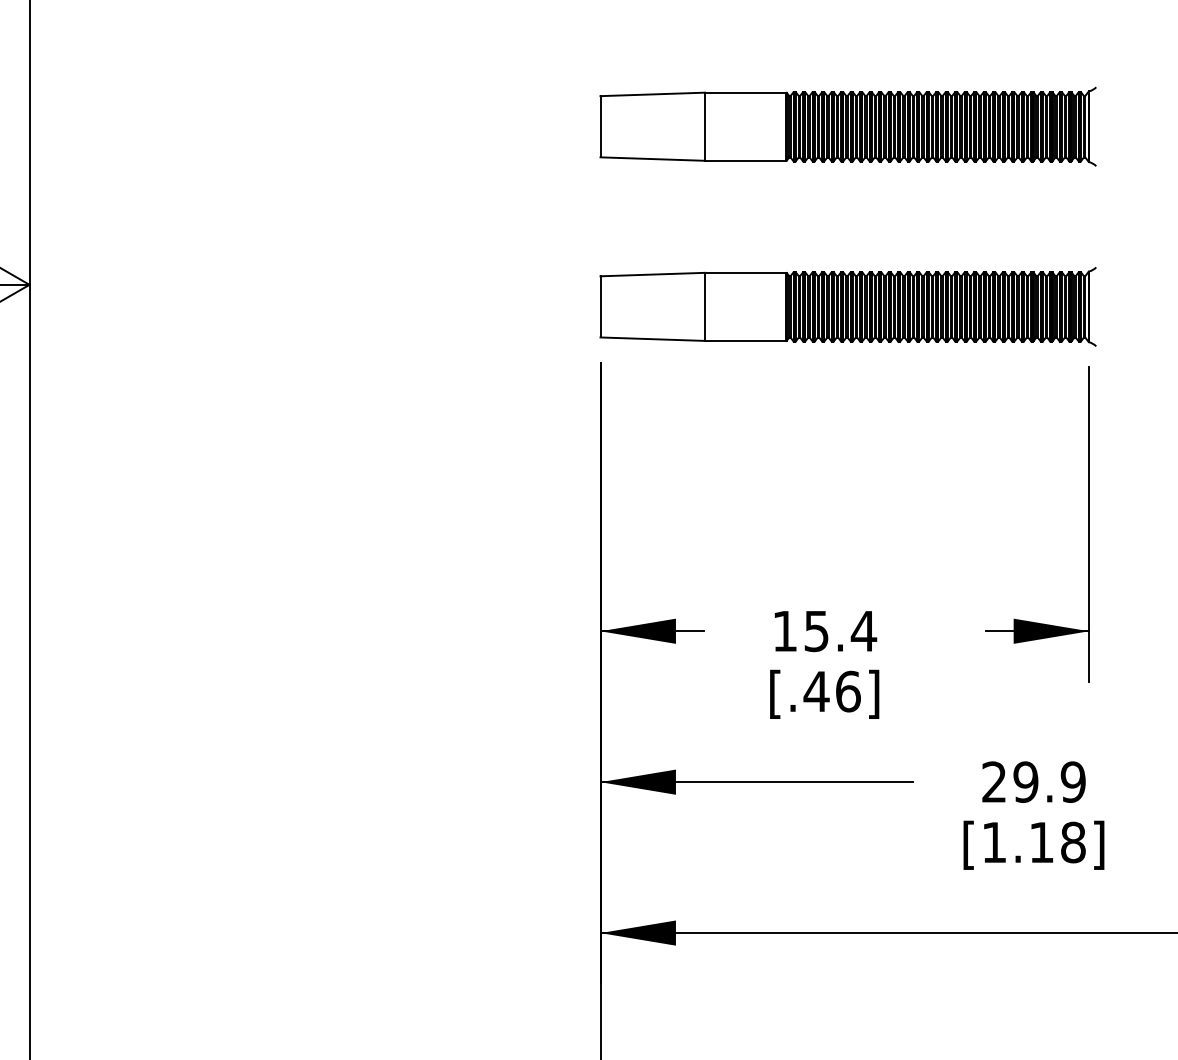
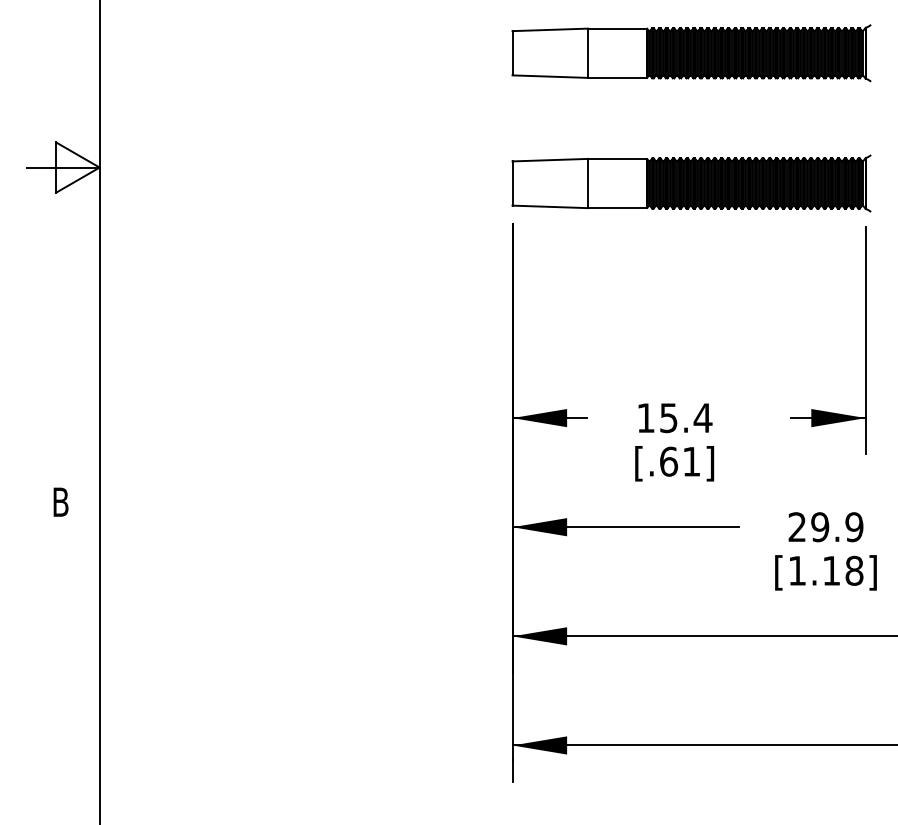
text: (831, 691) -> (679, 461), [.46] -> [.61]

